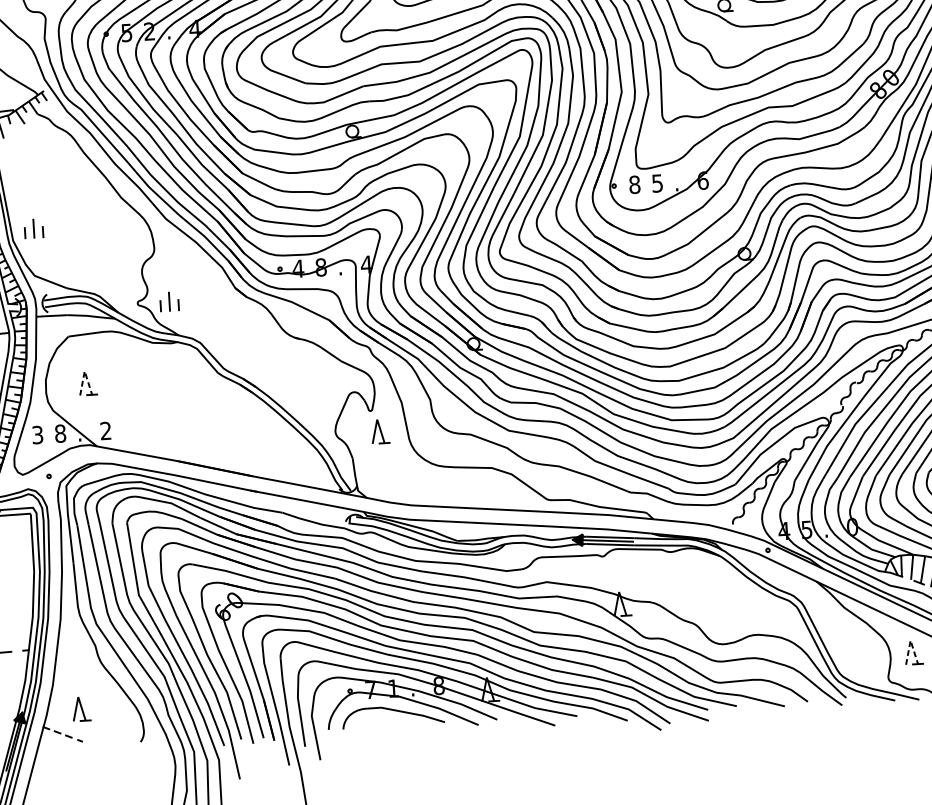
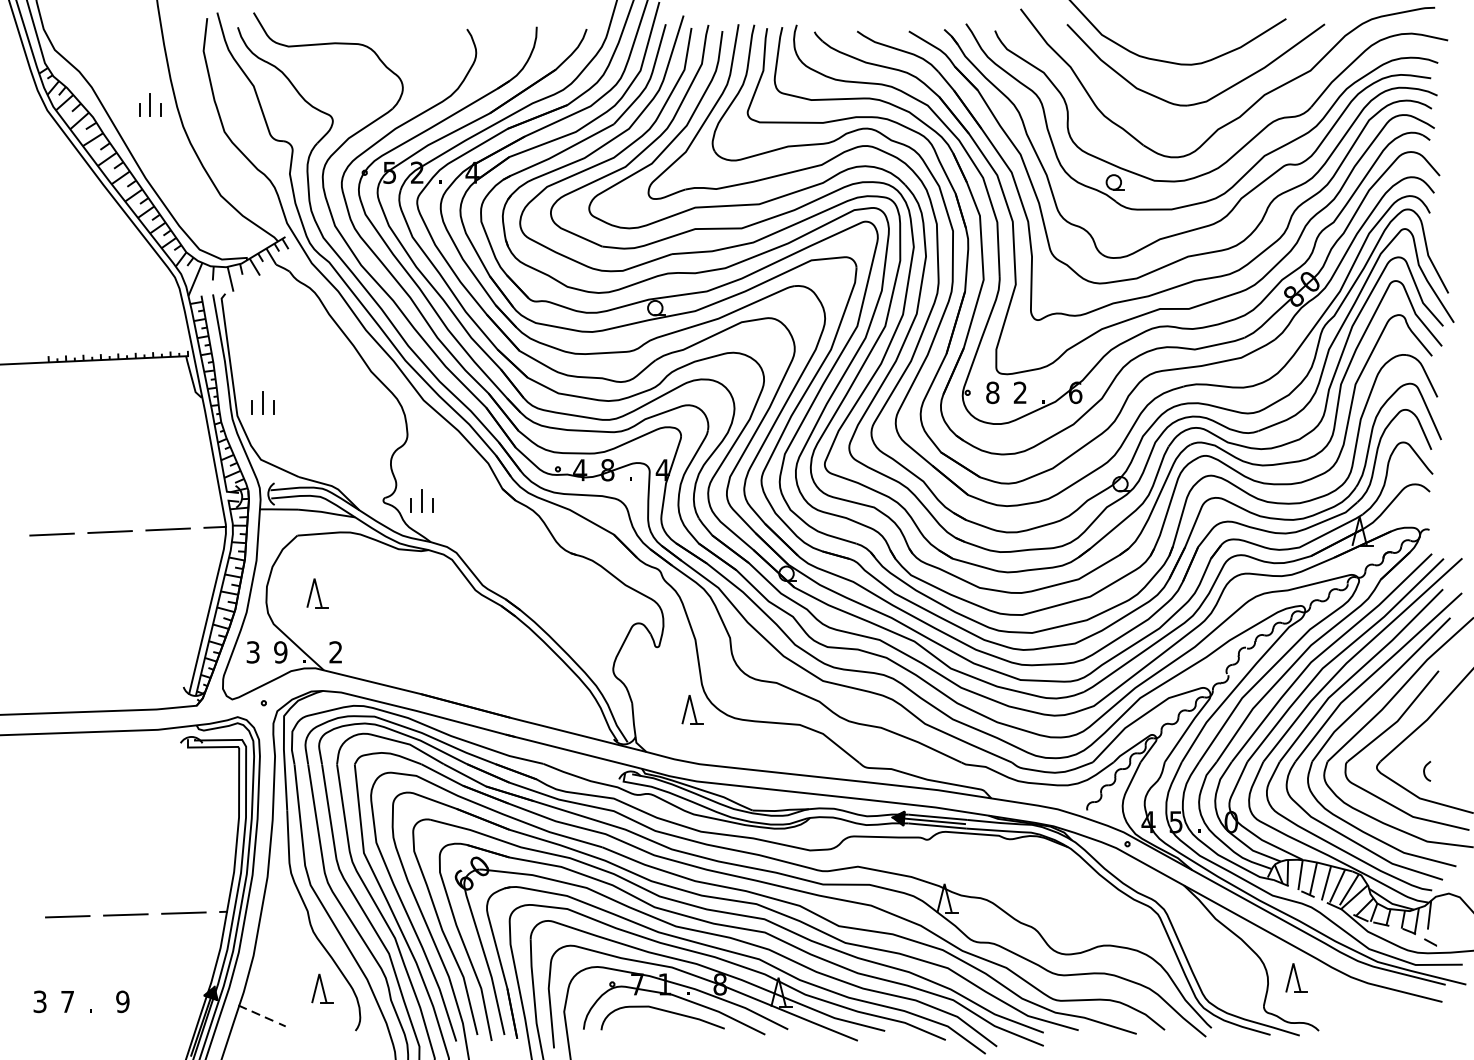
text: (656, 183) -> (1019, 392), 5 -> 2
line: (84, 371) -> (314, 578), dashed -> solid
part: (380, 431) -> (692, 709), moved
text: (60, 433) -> (280, 652), 8 -> 9
line: (910, 640) -> (1293, 963), dashed -> solid
part: (81, 708) -> (322, 988), moved

